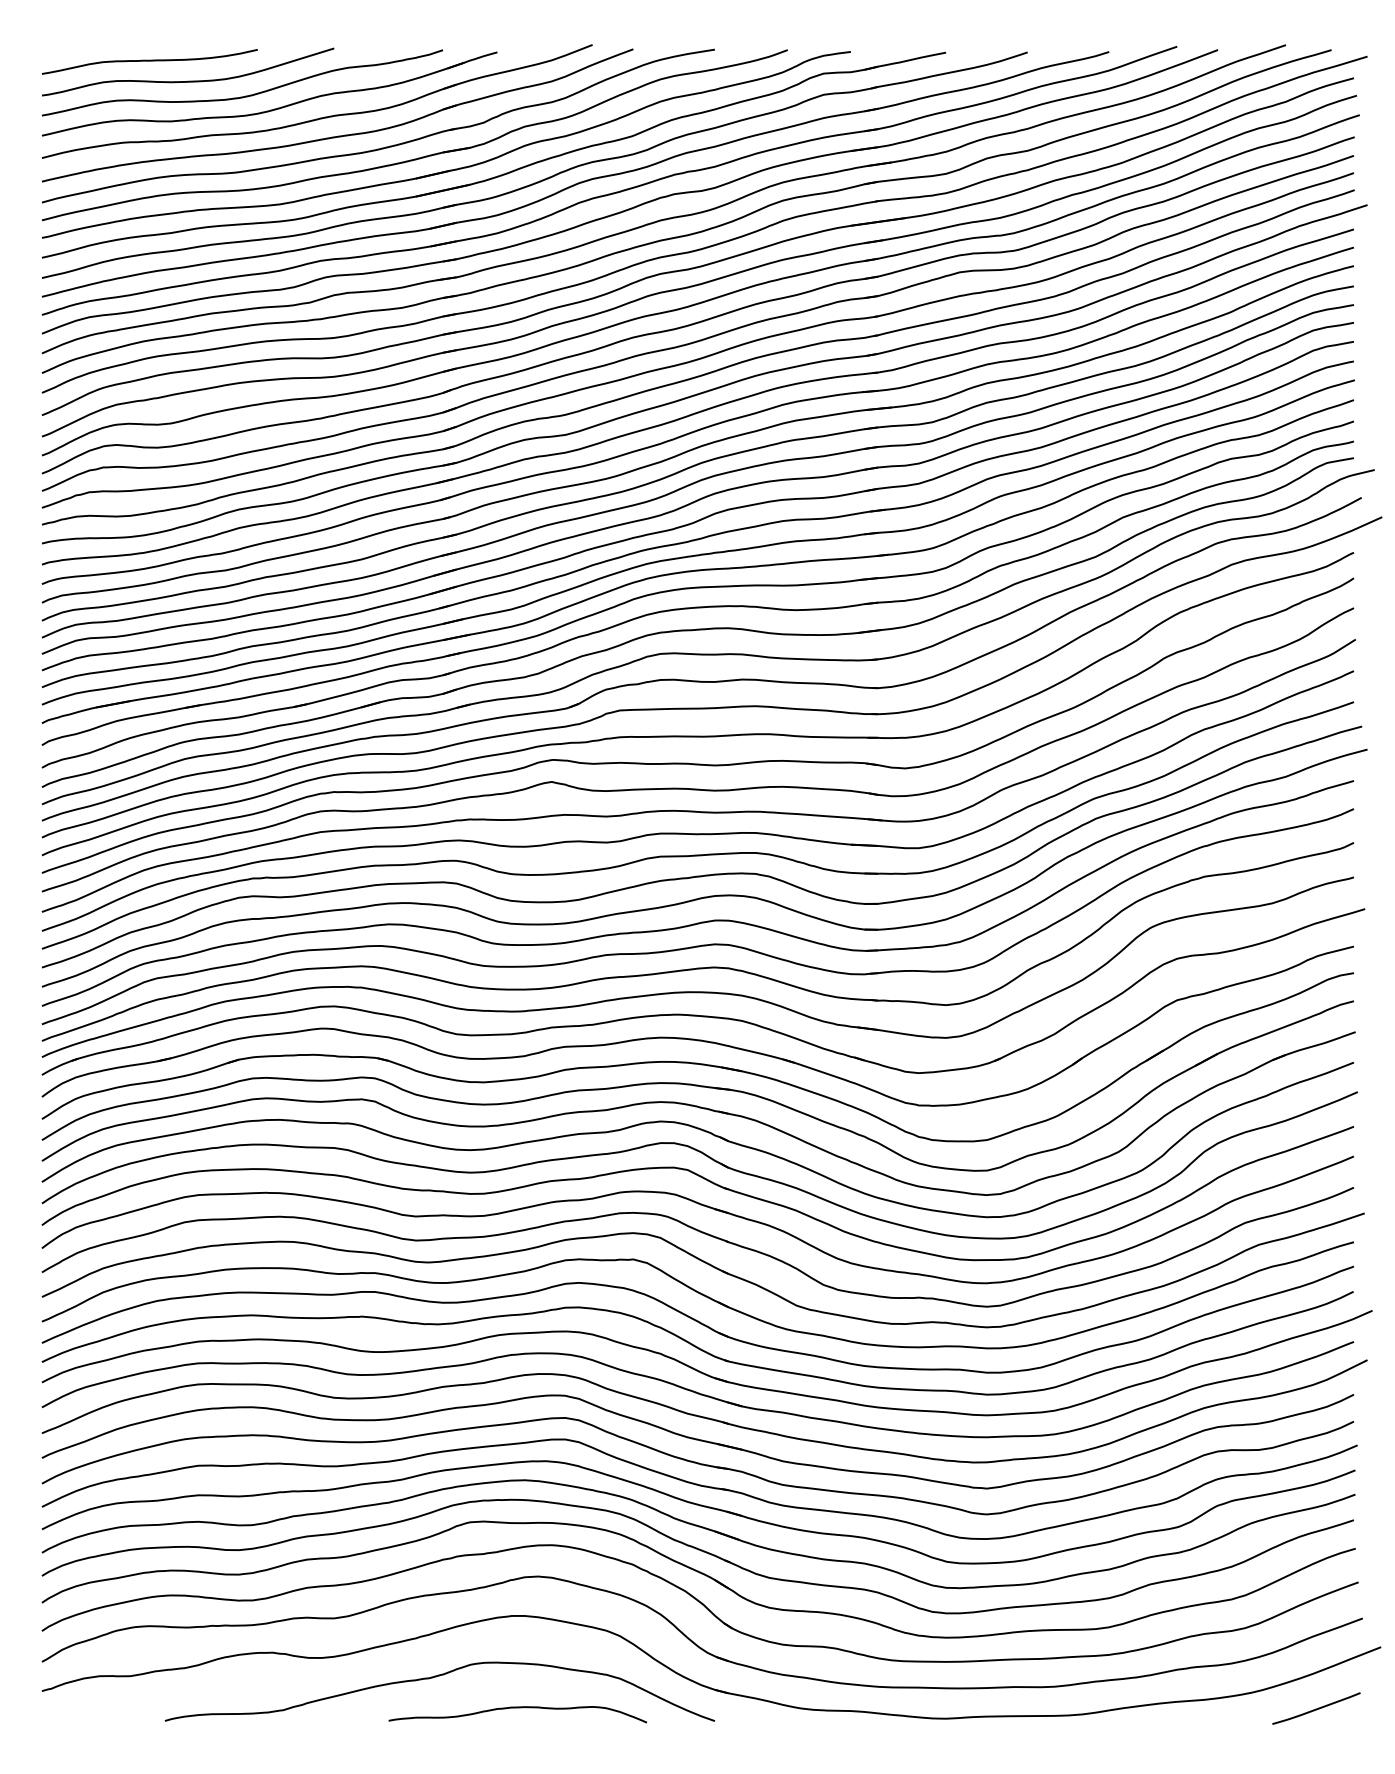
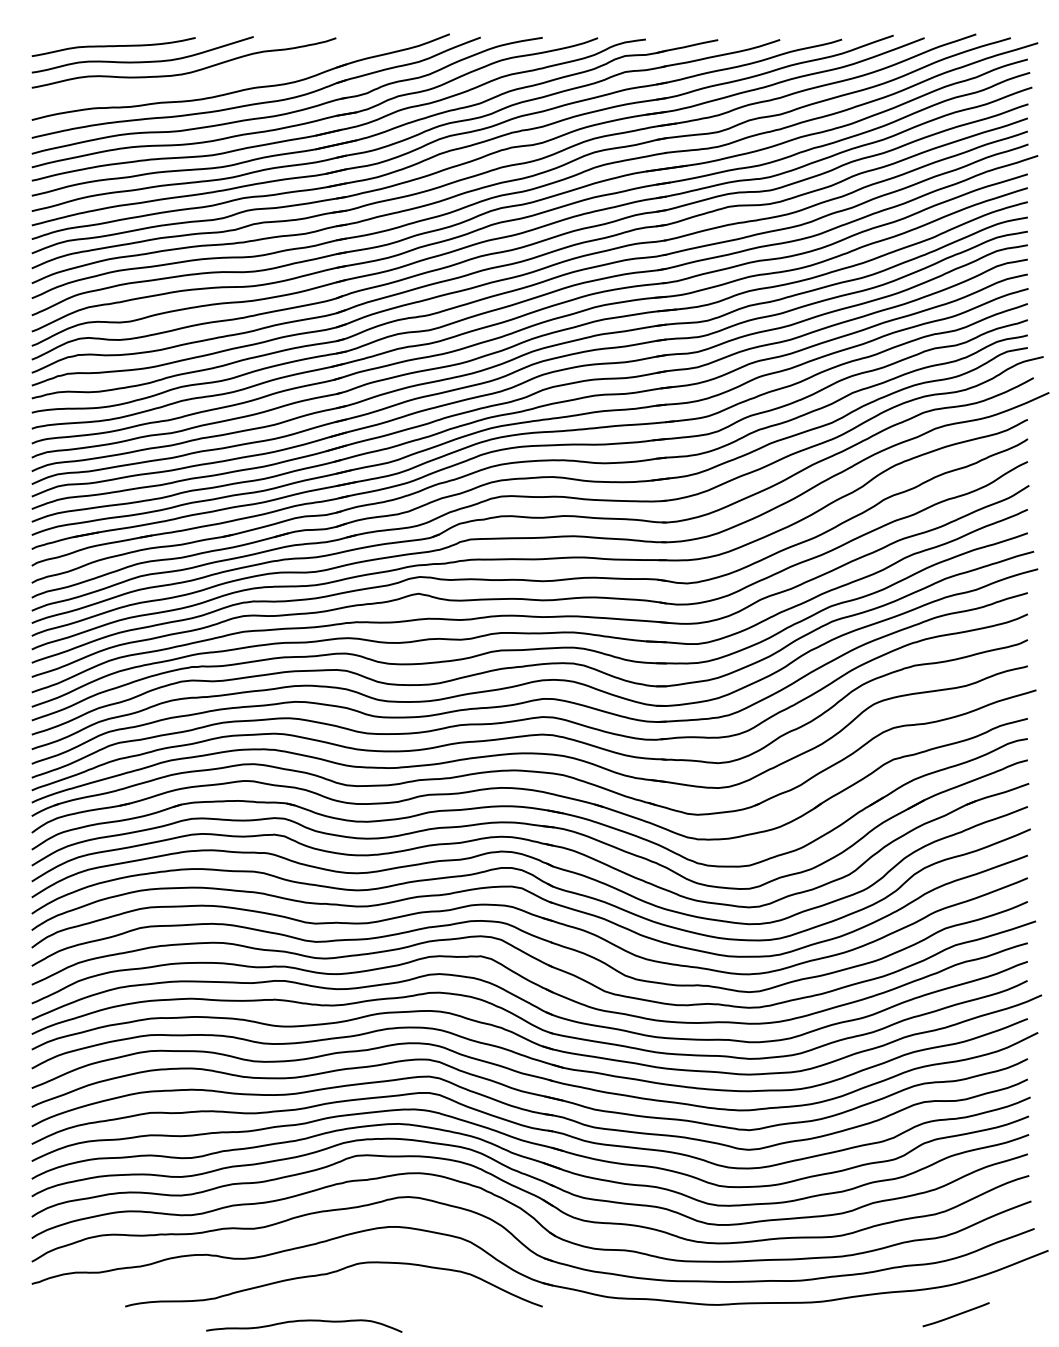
part: (274, 108) -> (208, 82), removed
curve: (517, 1708) -> (304, 1321), moved
curve: (1316, 1708) -> (956, 1314), moved

